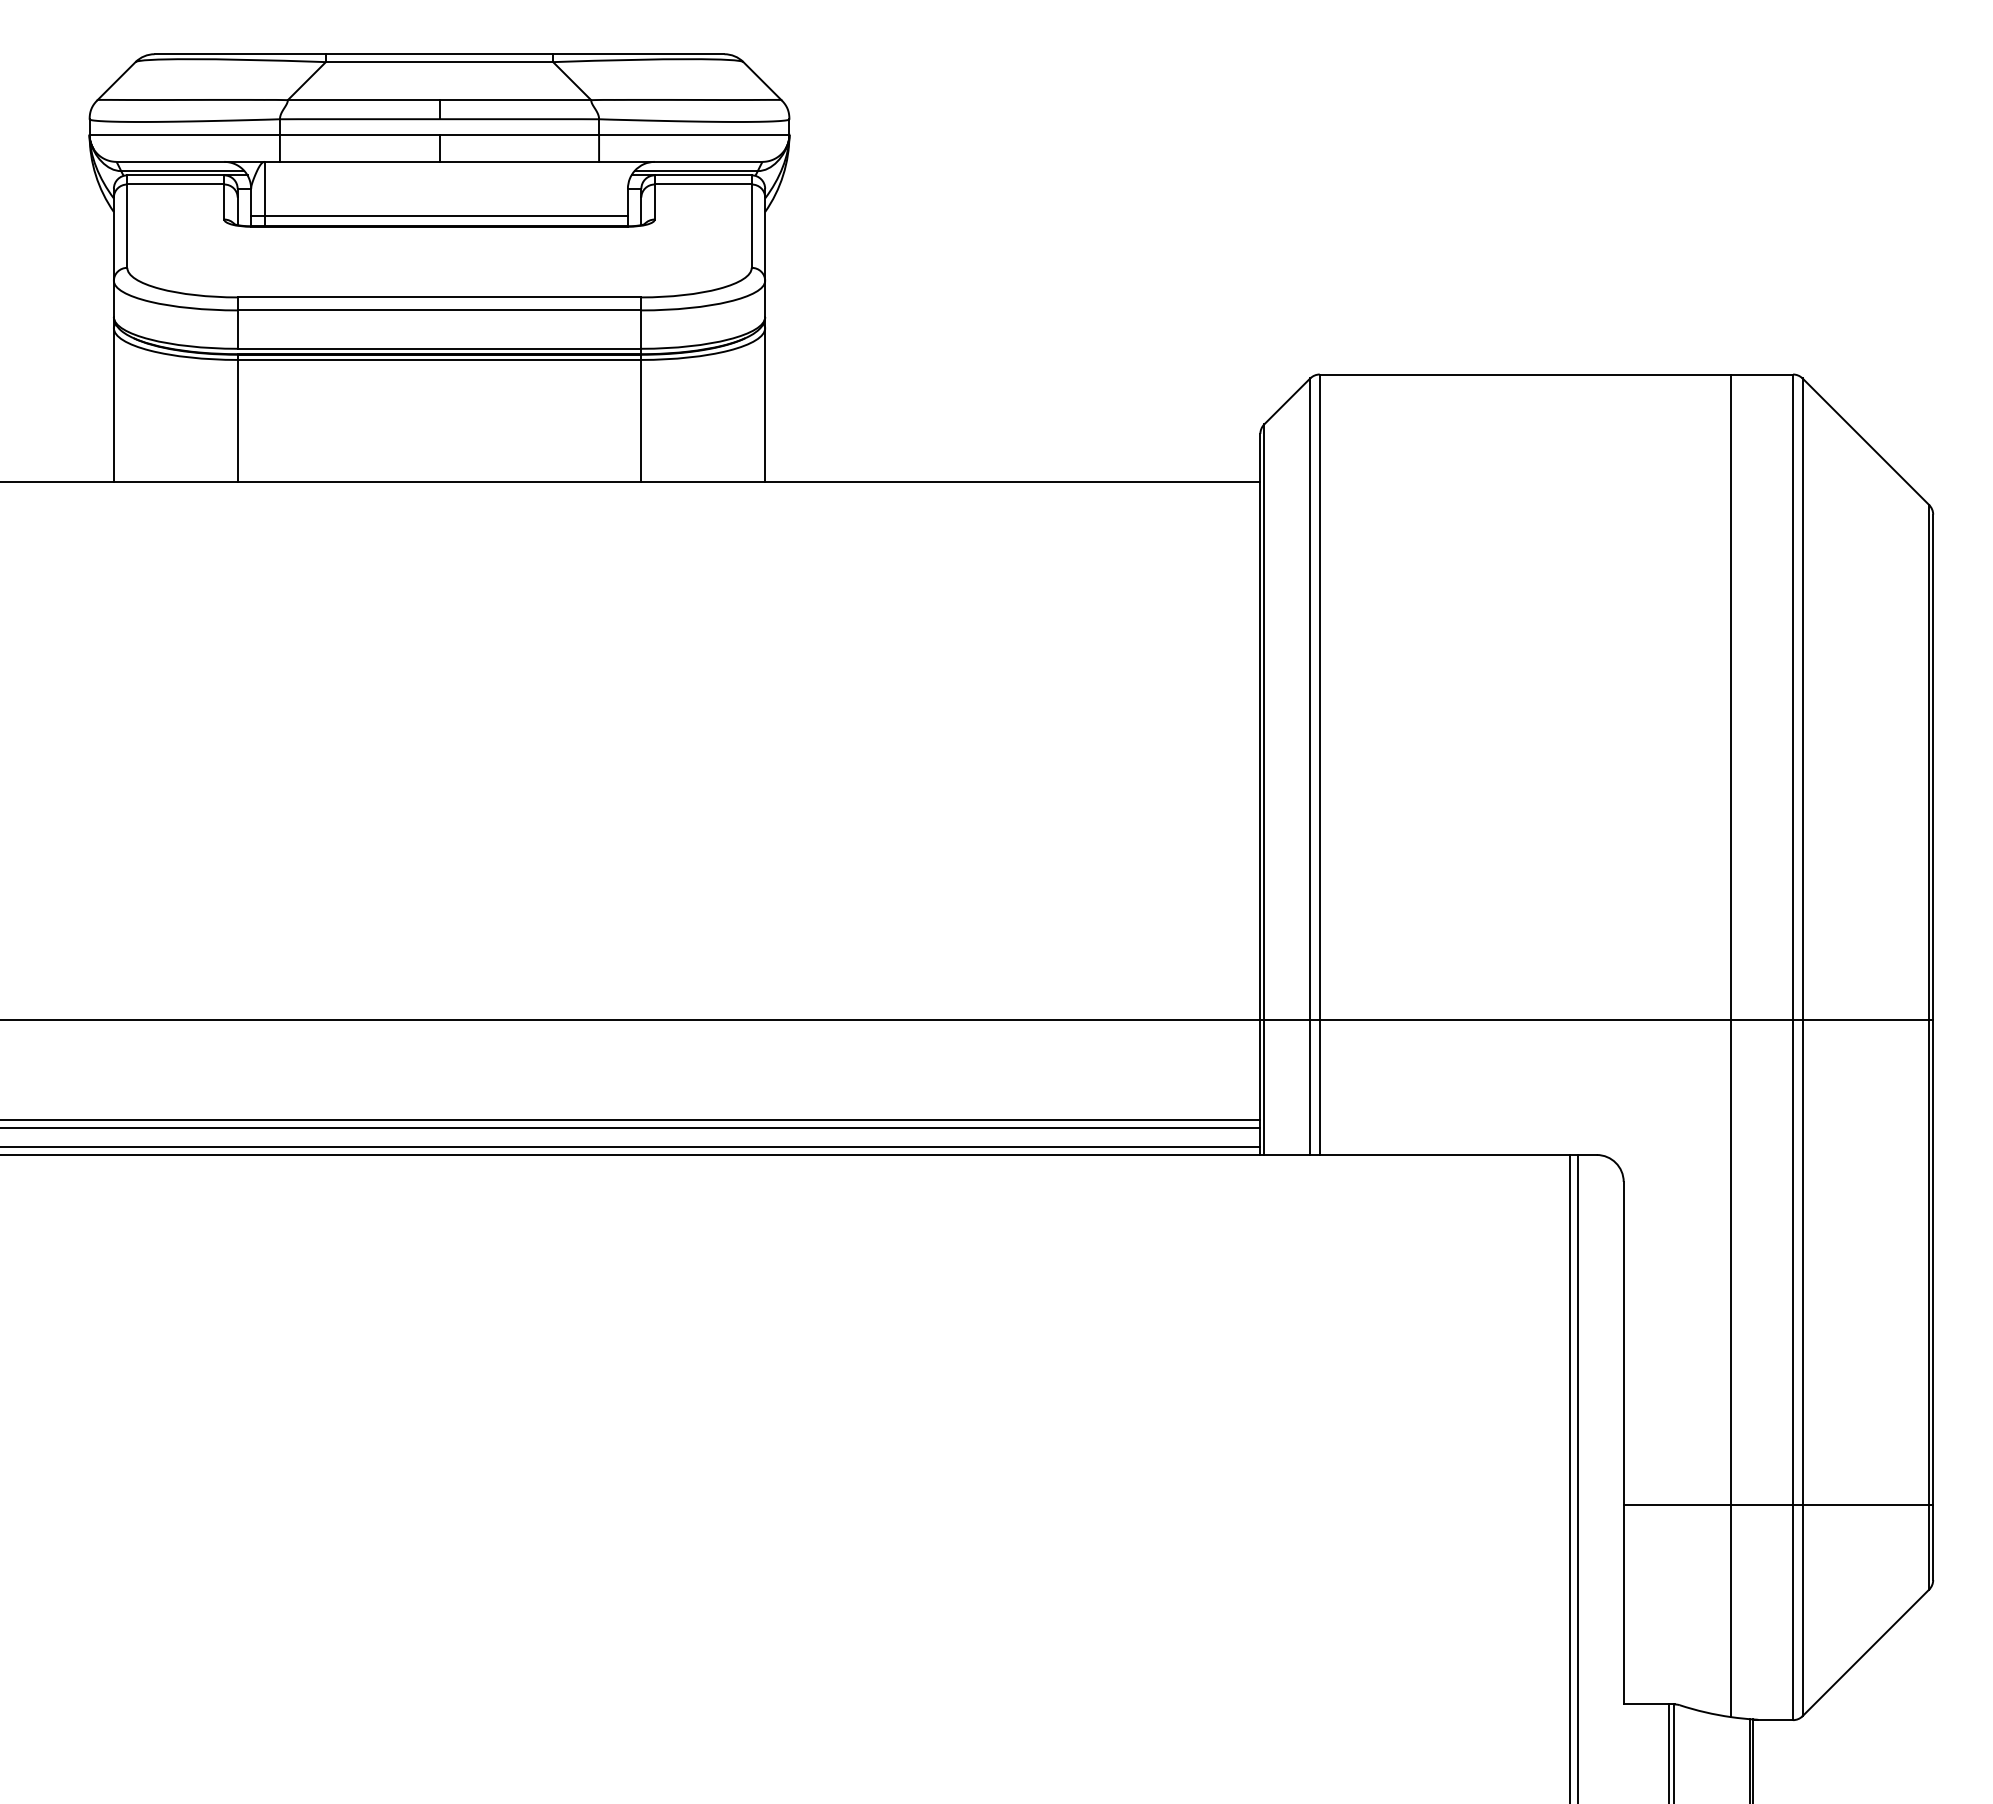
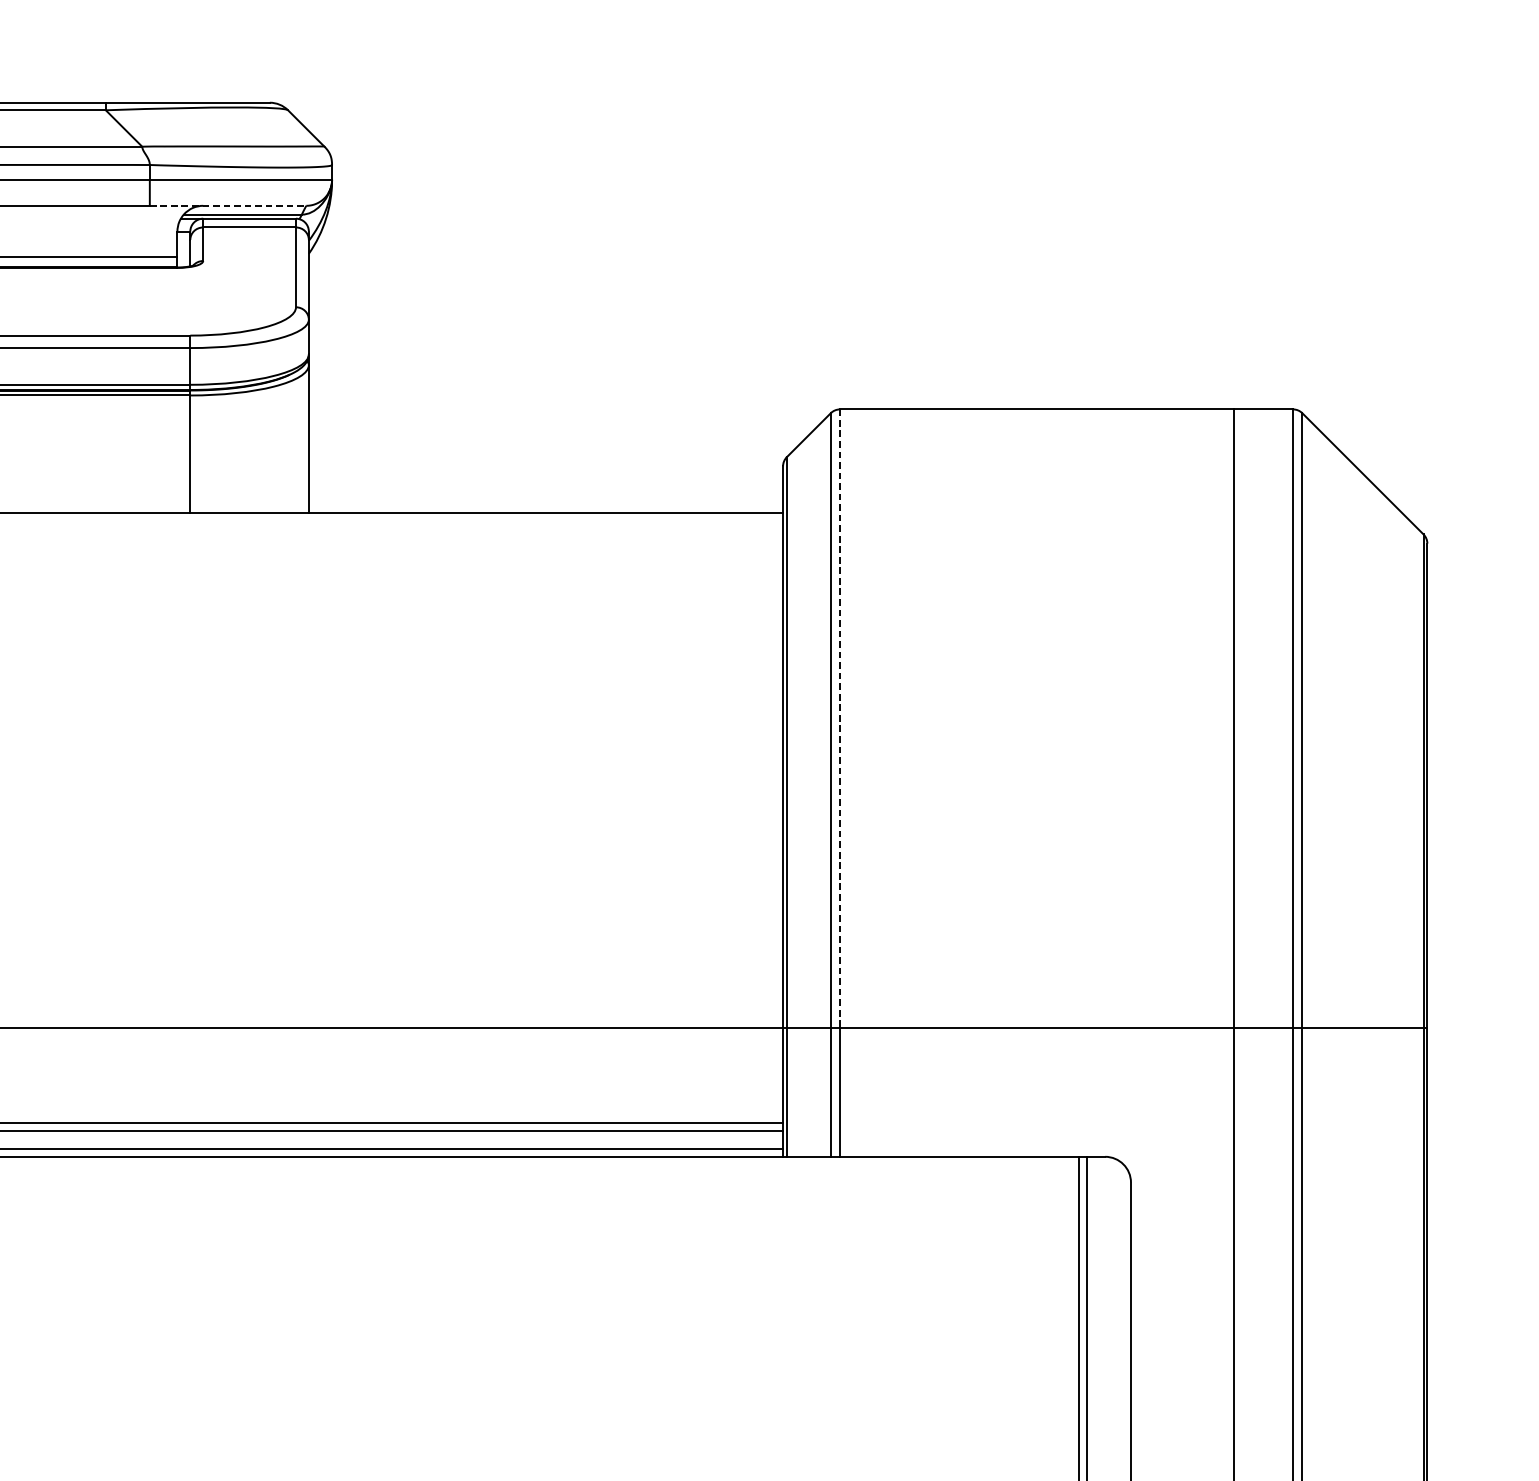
line: (680, 161) -> (227, 205), solid -> dashed
line: (1319, 697) -> (839, 718), solid -> dashed

